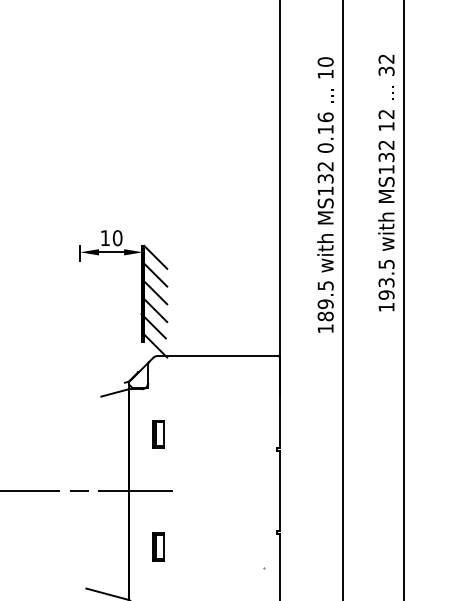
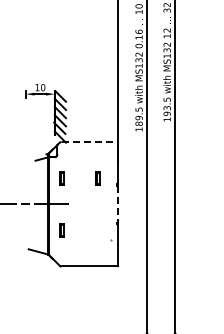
line: (218, 357) -> (89, 142), solid -> dashed
part: (235, 435) -> (97, 178), added
line: (278, 491) -> (117, 204), solid -> dashed

